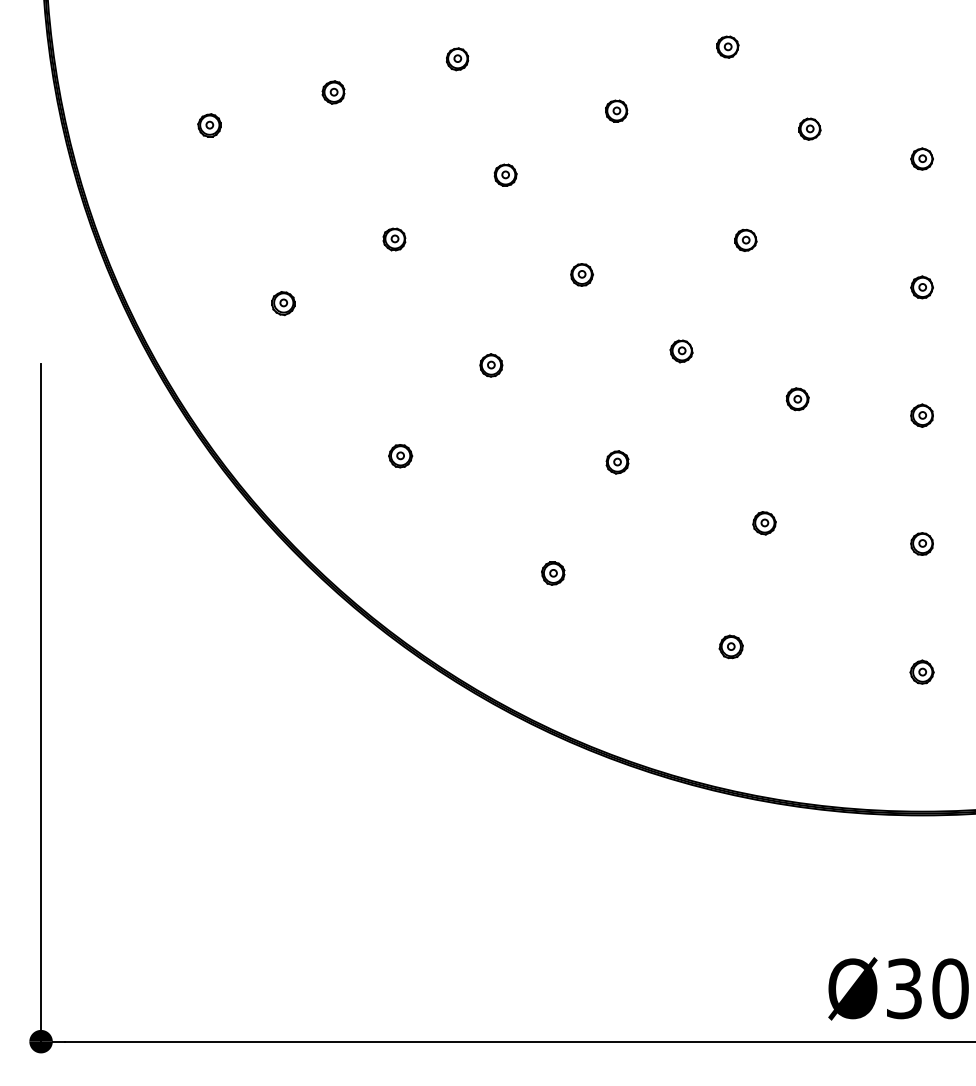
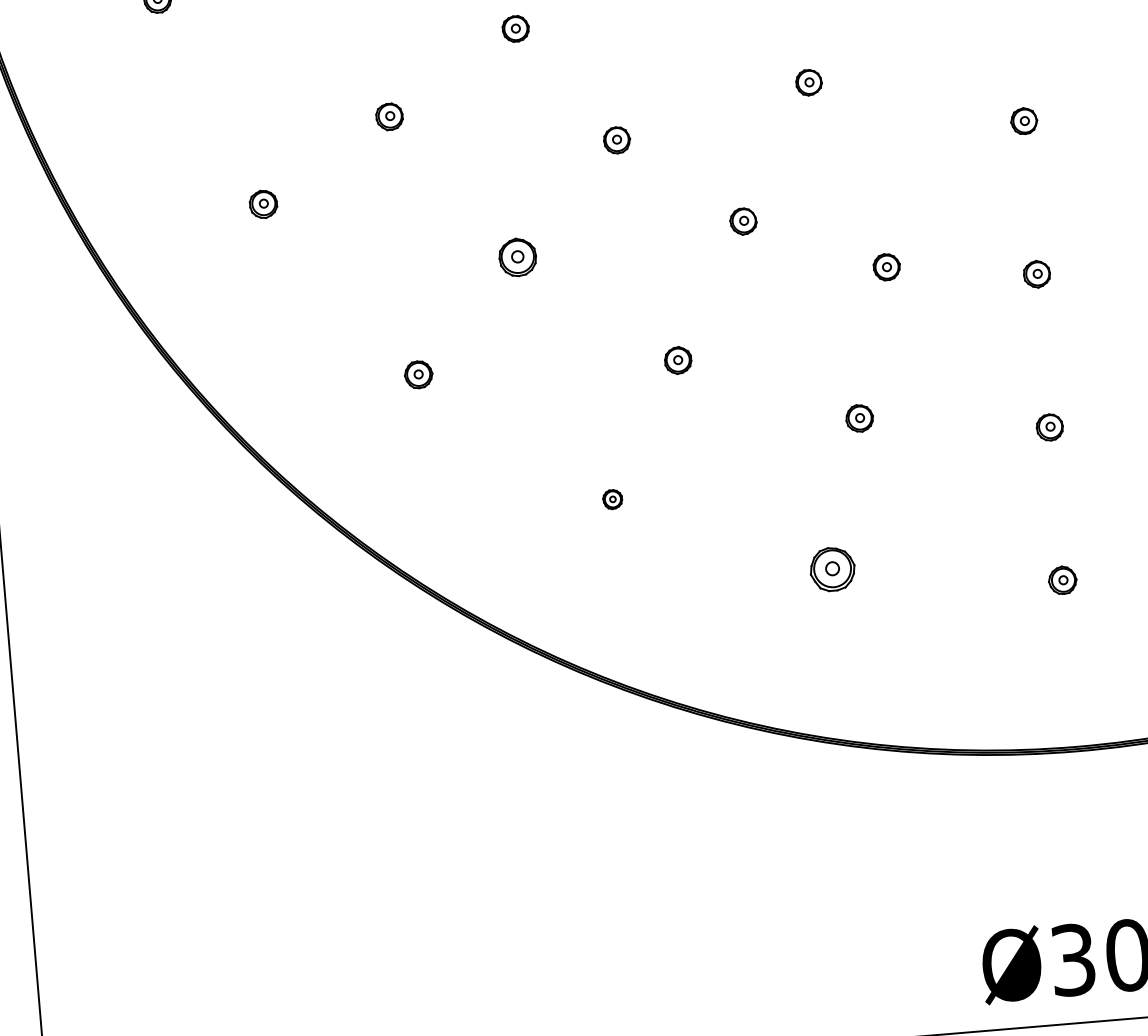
part: (491, 365) -> (518, 257), size x1.4
part: (553, 573) -> (612, 499), size x0.7
part: (730, 646) -> (831, 568), size x1.6

